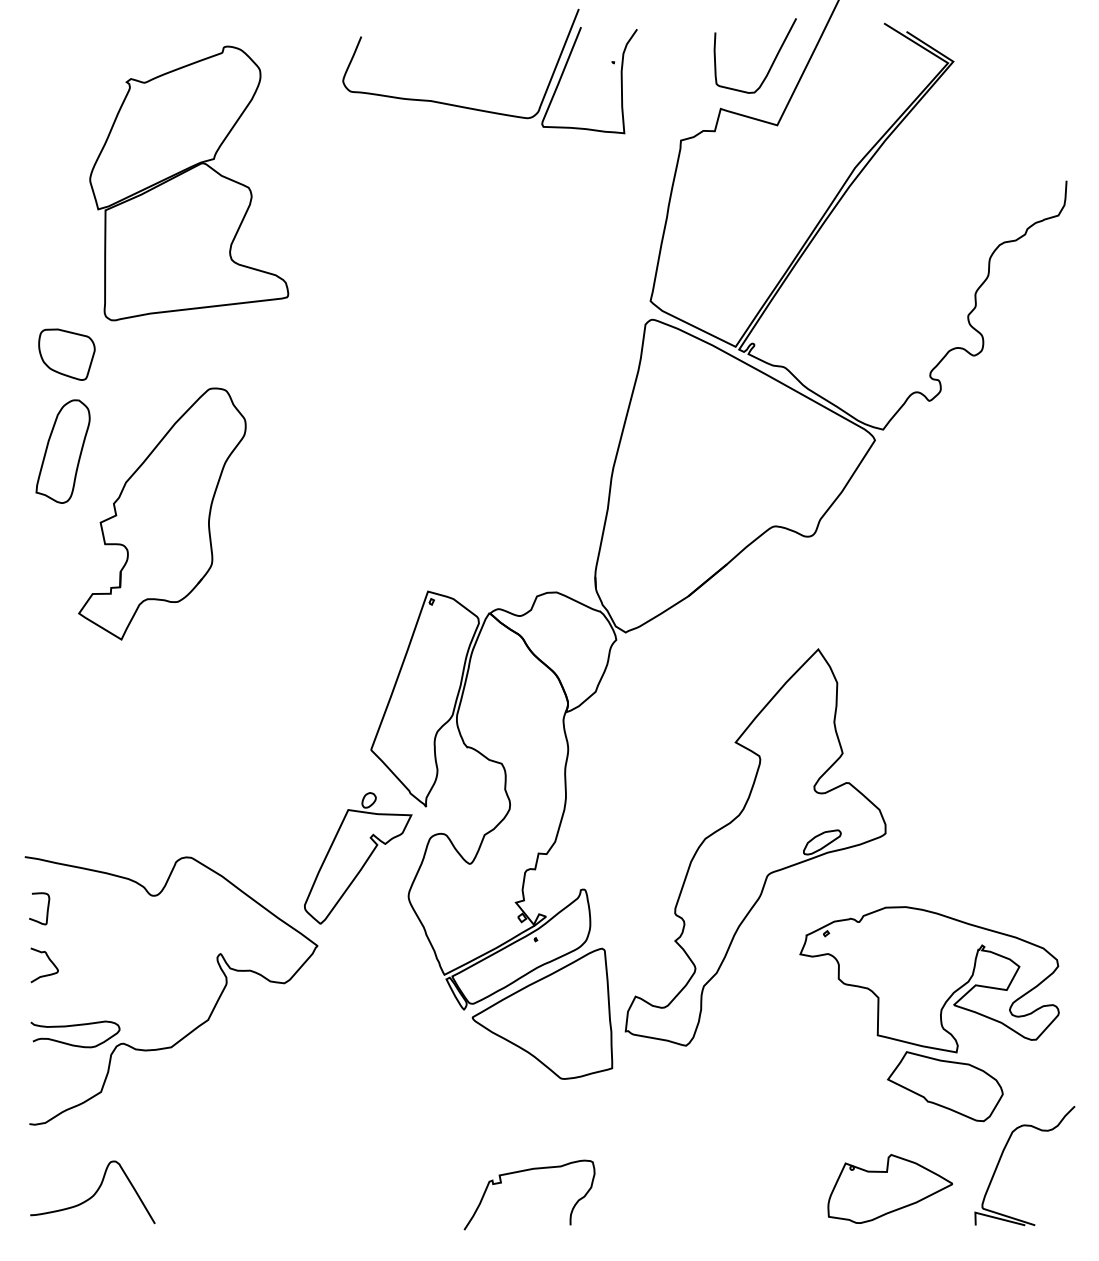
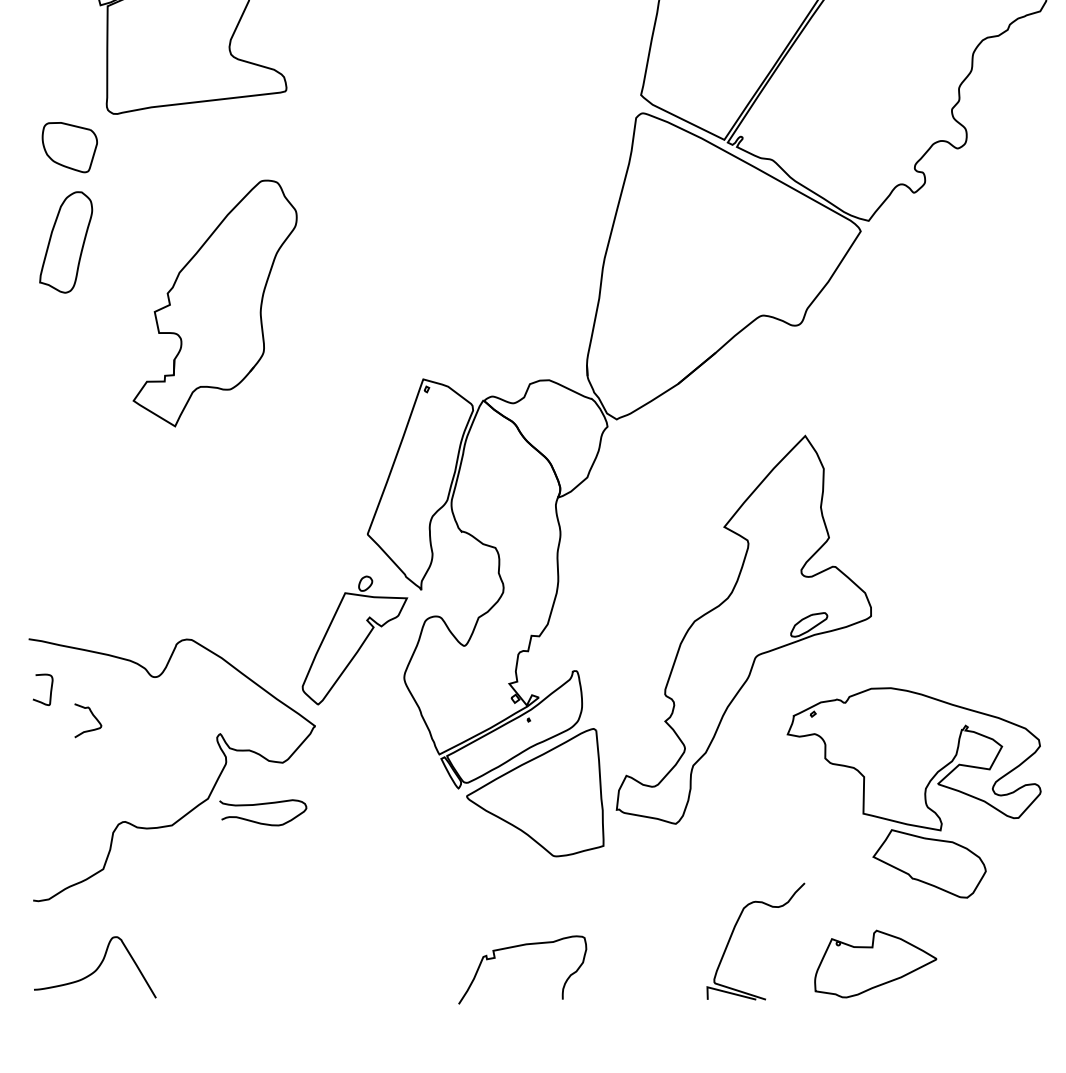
part: (162, 513) -> (215, 302), moved
curve: (49, 960) -> (92, 715), moved
curve: (75, 1026) -> (263, 805), moved
part: (1001, 1158) -> (733, 934), moved

